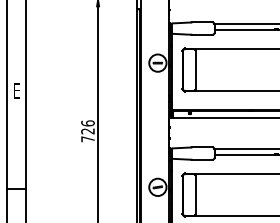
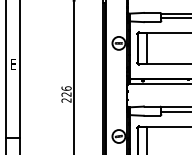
text: (87, 139) -> (66, 100), 726 -> 226

